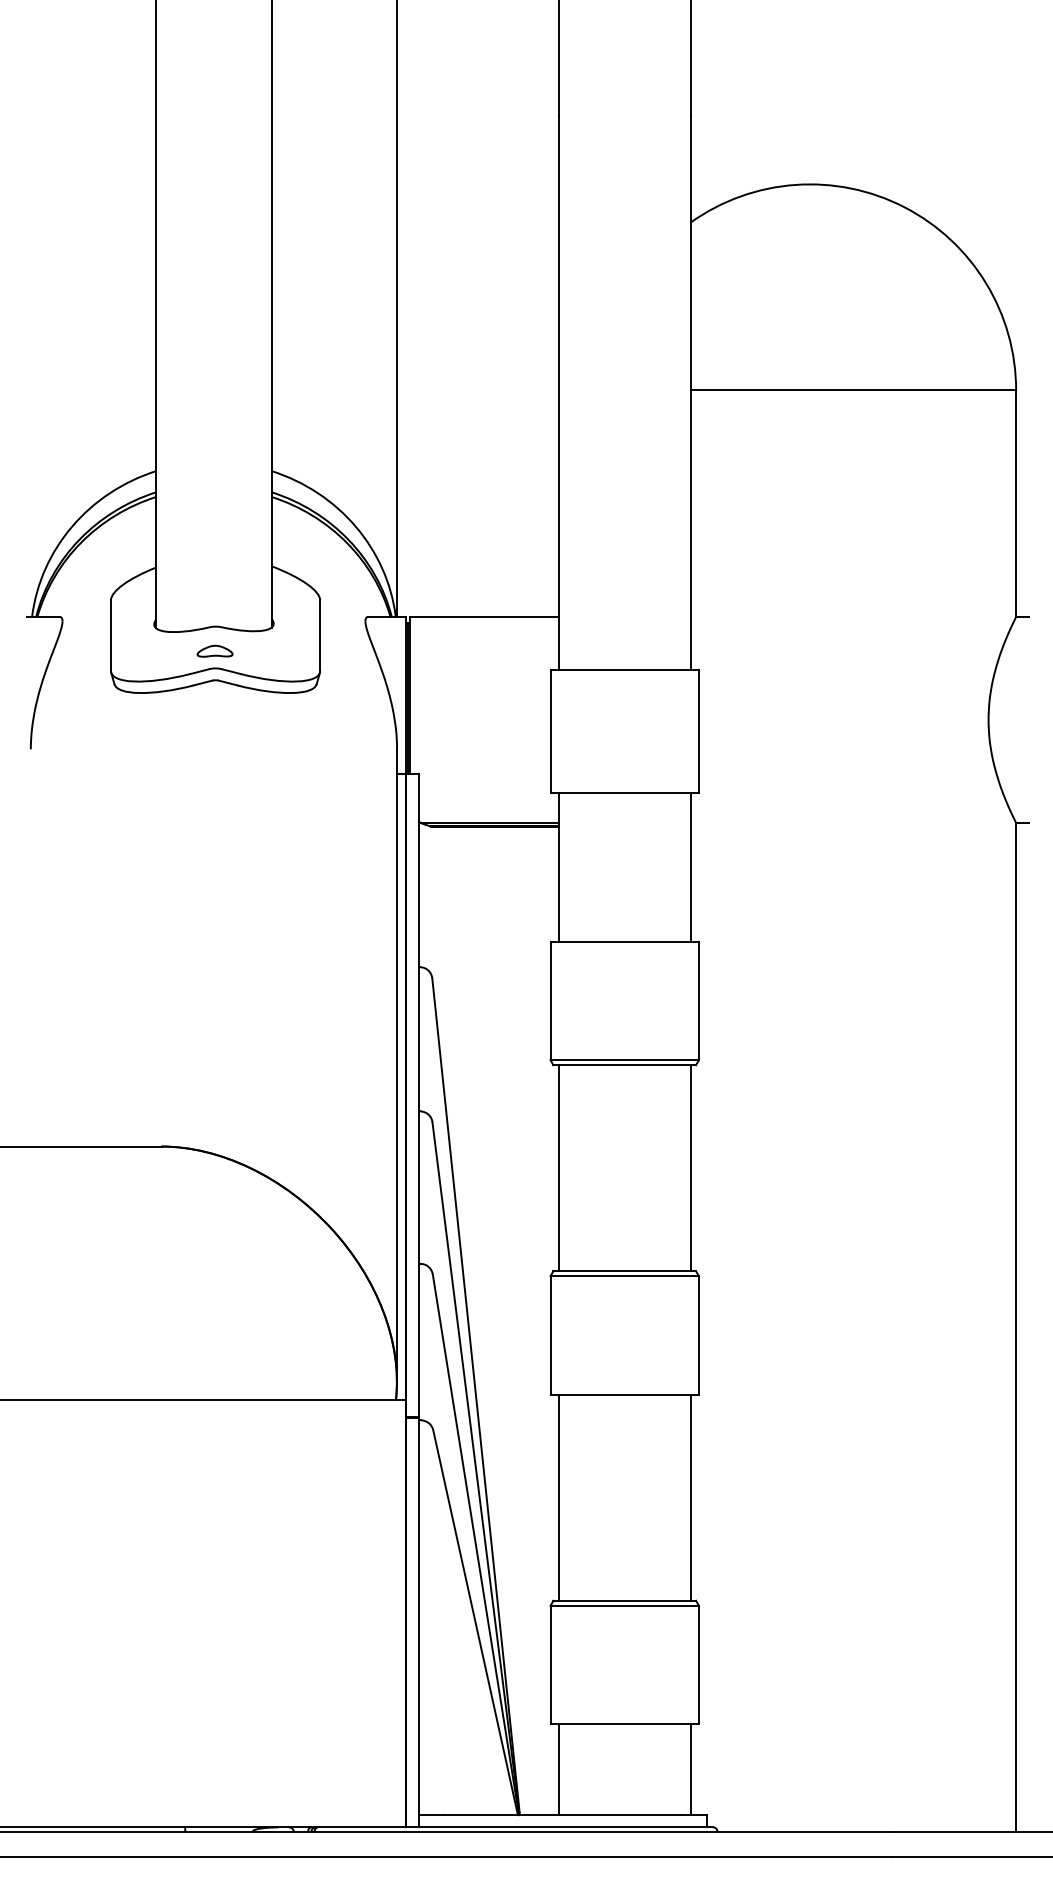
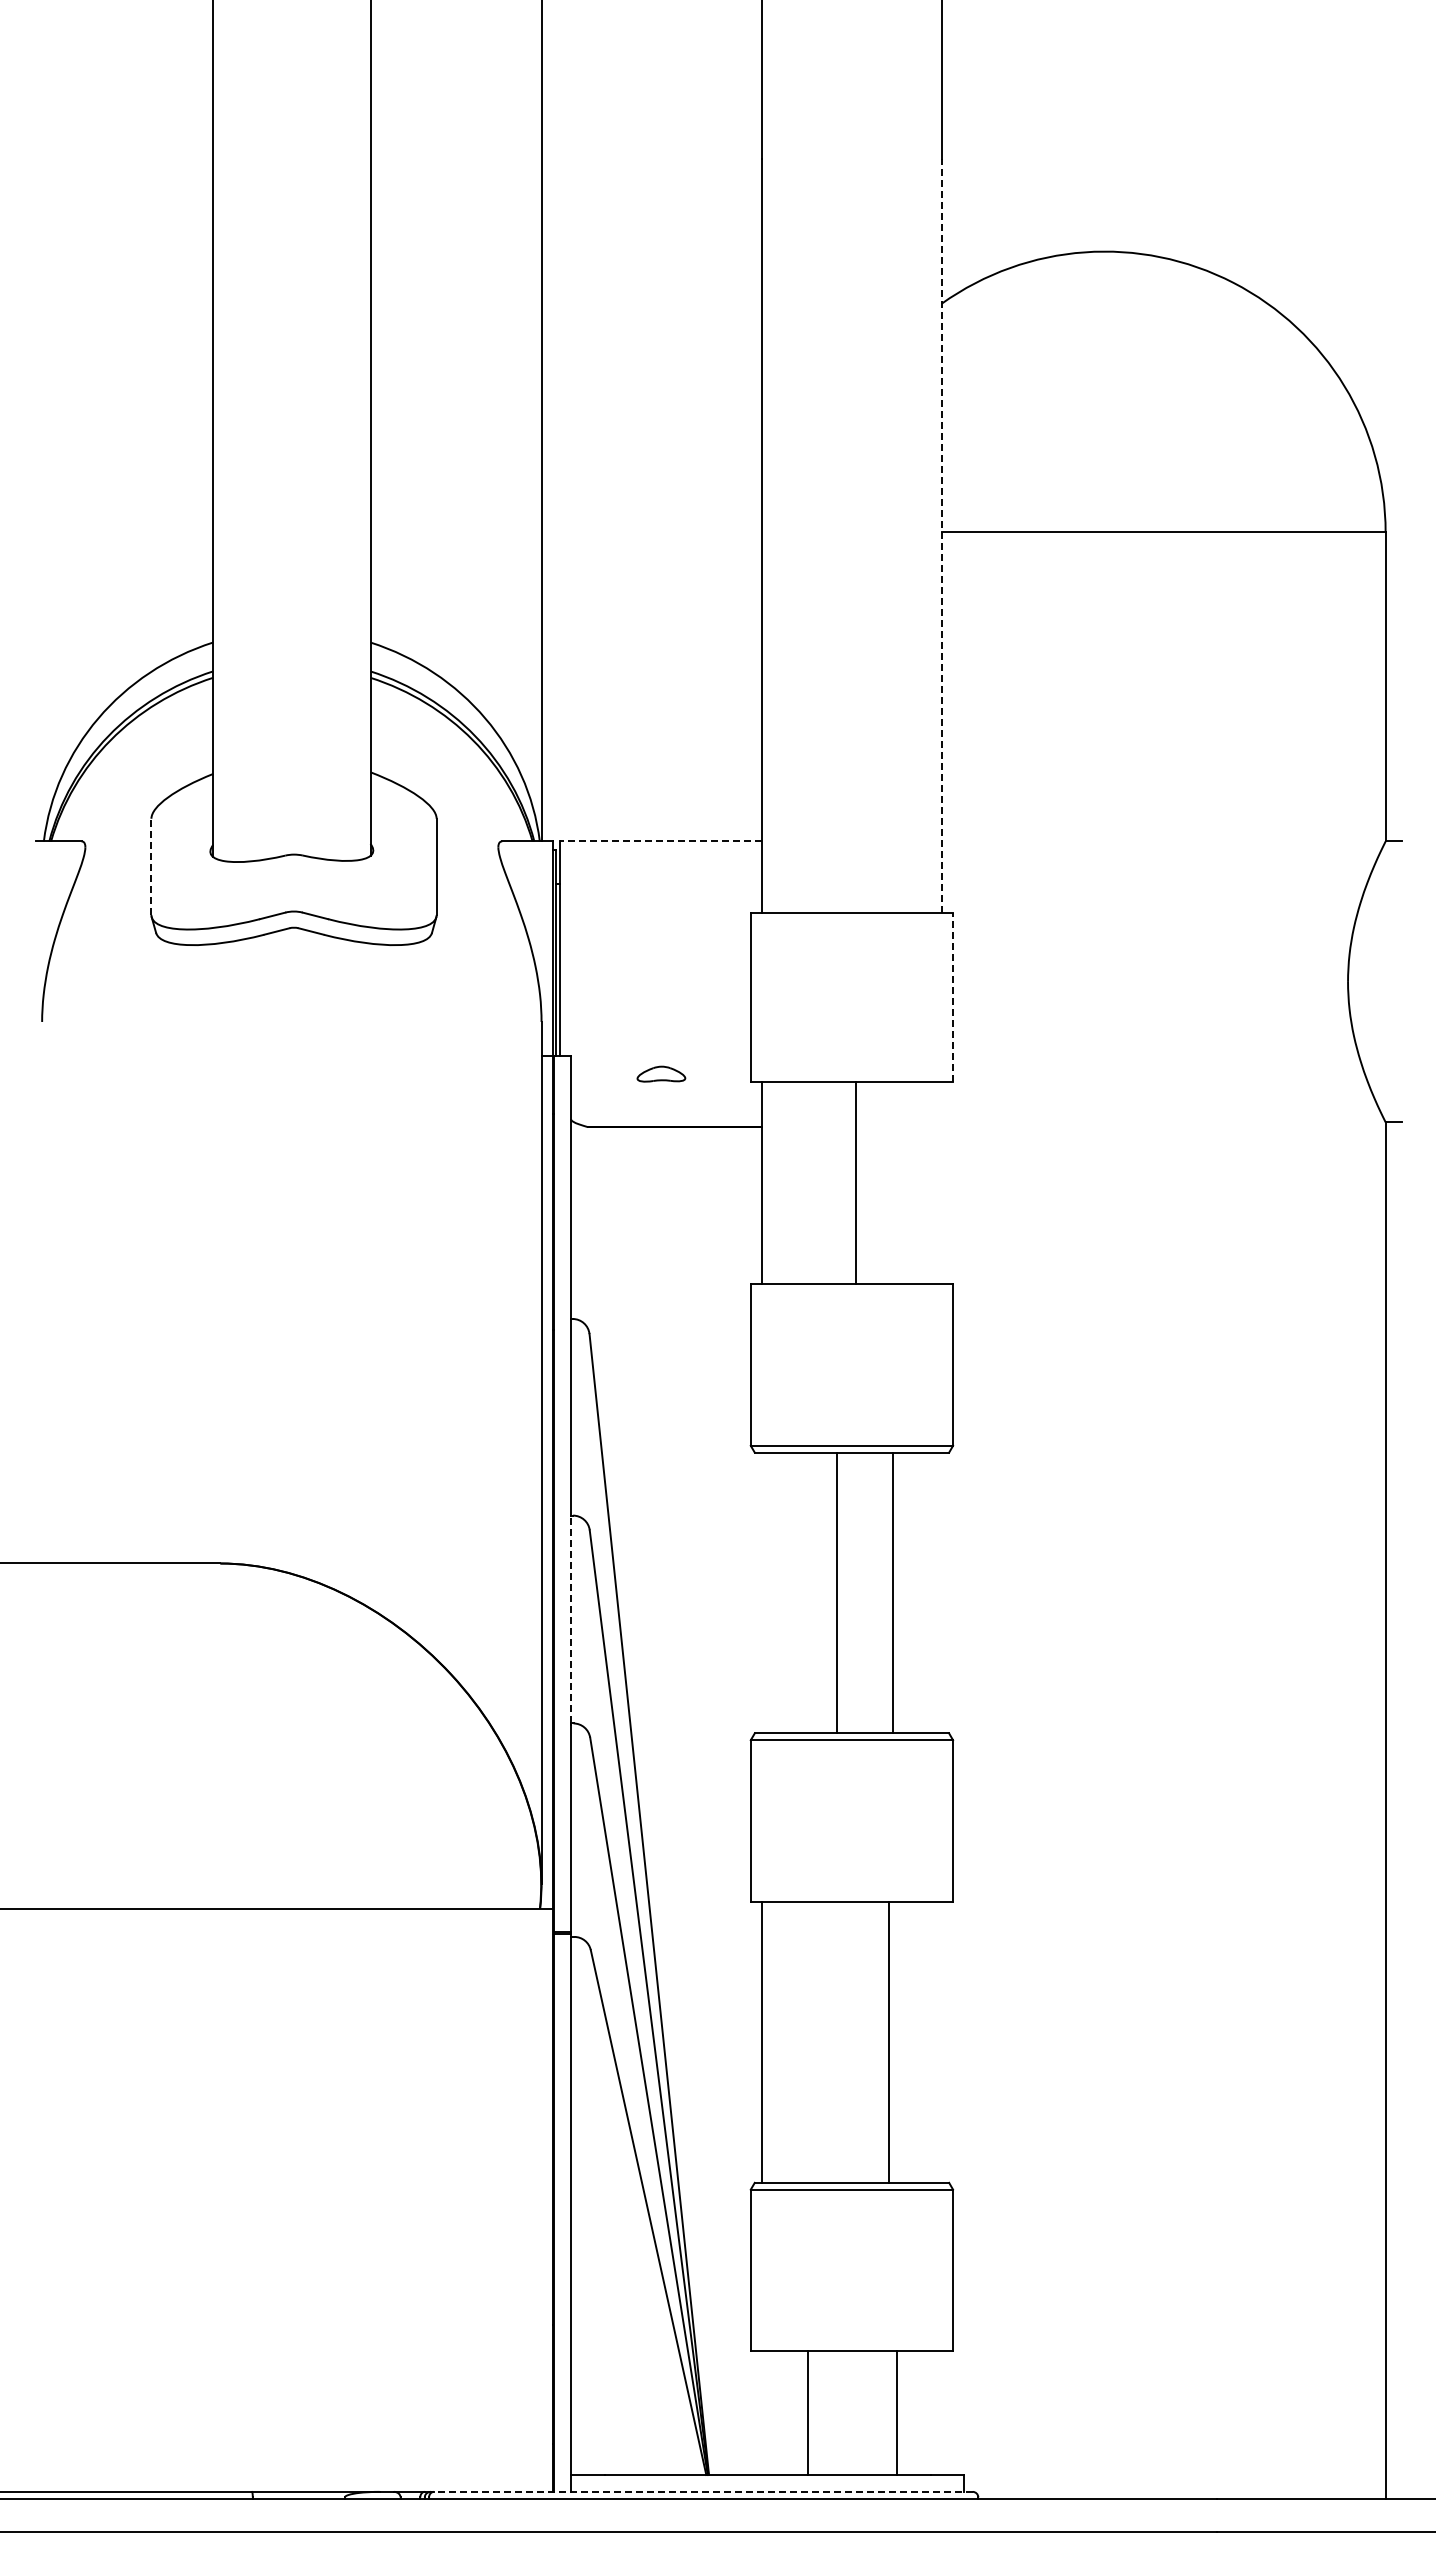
line: (690, 392) -> (941, 535), solid -> dashed
line: (484, 617) -> (660, 841), solid -> dashed
line: (111, 635) -> (151, 866), solid -> dashed
part: (215, 650) -> (661, 1073), moved
line: (699, 731) -> (953, 997), solid -> dashed
line: (490, 823) -> (668, 1122), removed
line: (690, 867) -> (855, 1182), moved
line: (559, 1167) -> (837, 1592), moved
line: (690, 1167) -> (892, 1592), moved
line: (419, 1187) -> (571, 1619), solid -> dashed
line: (690, 1497) -> (888, 2042), moved
line: (559, 1769) -> (808, 2413), moved
line: (690, 1769) -> (896, 2413), moved
line: (515, 1827) -> (702, 2491), solid -> dashed

